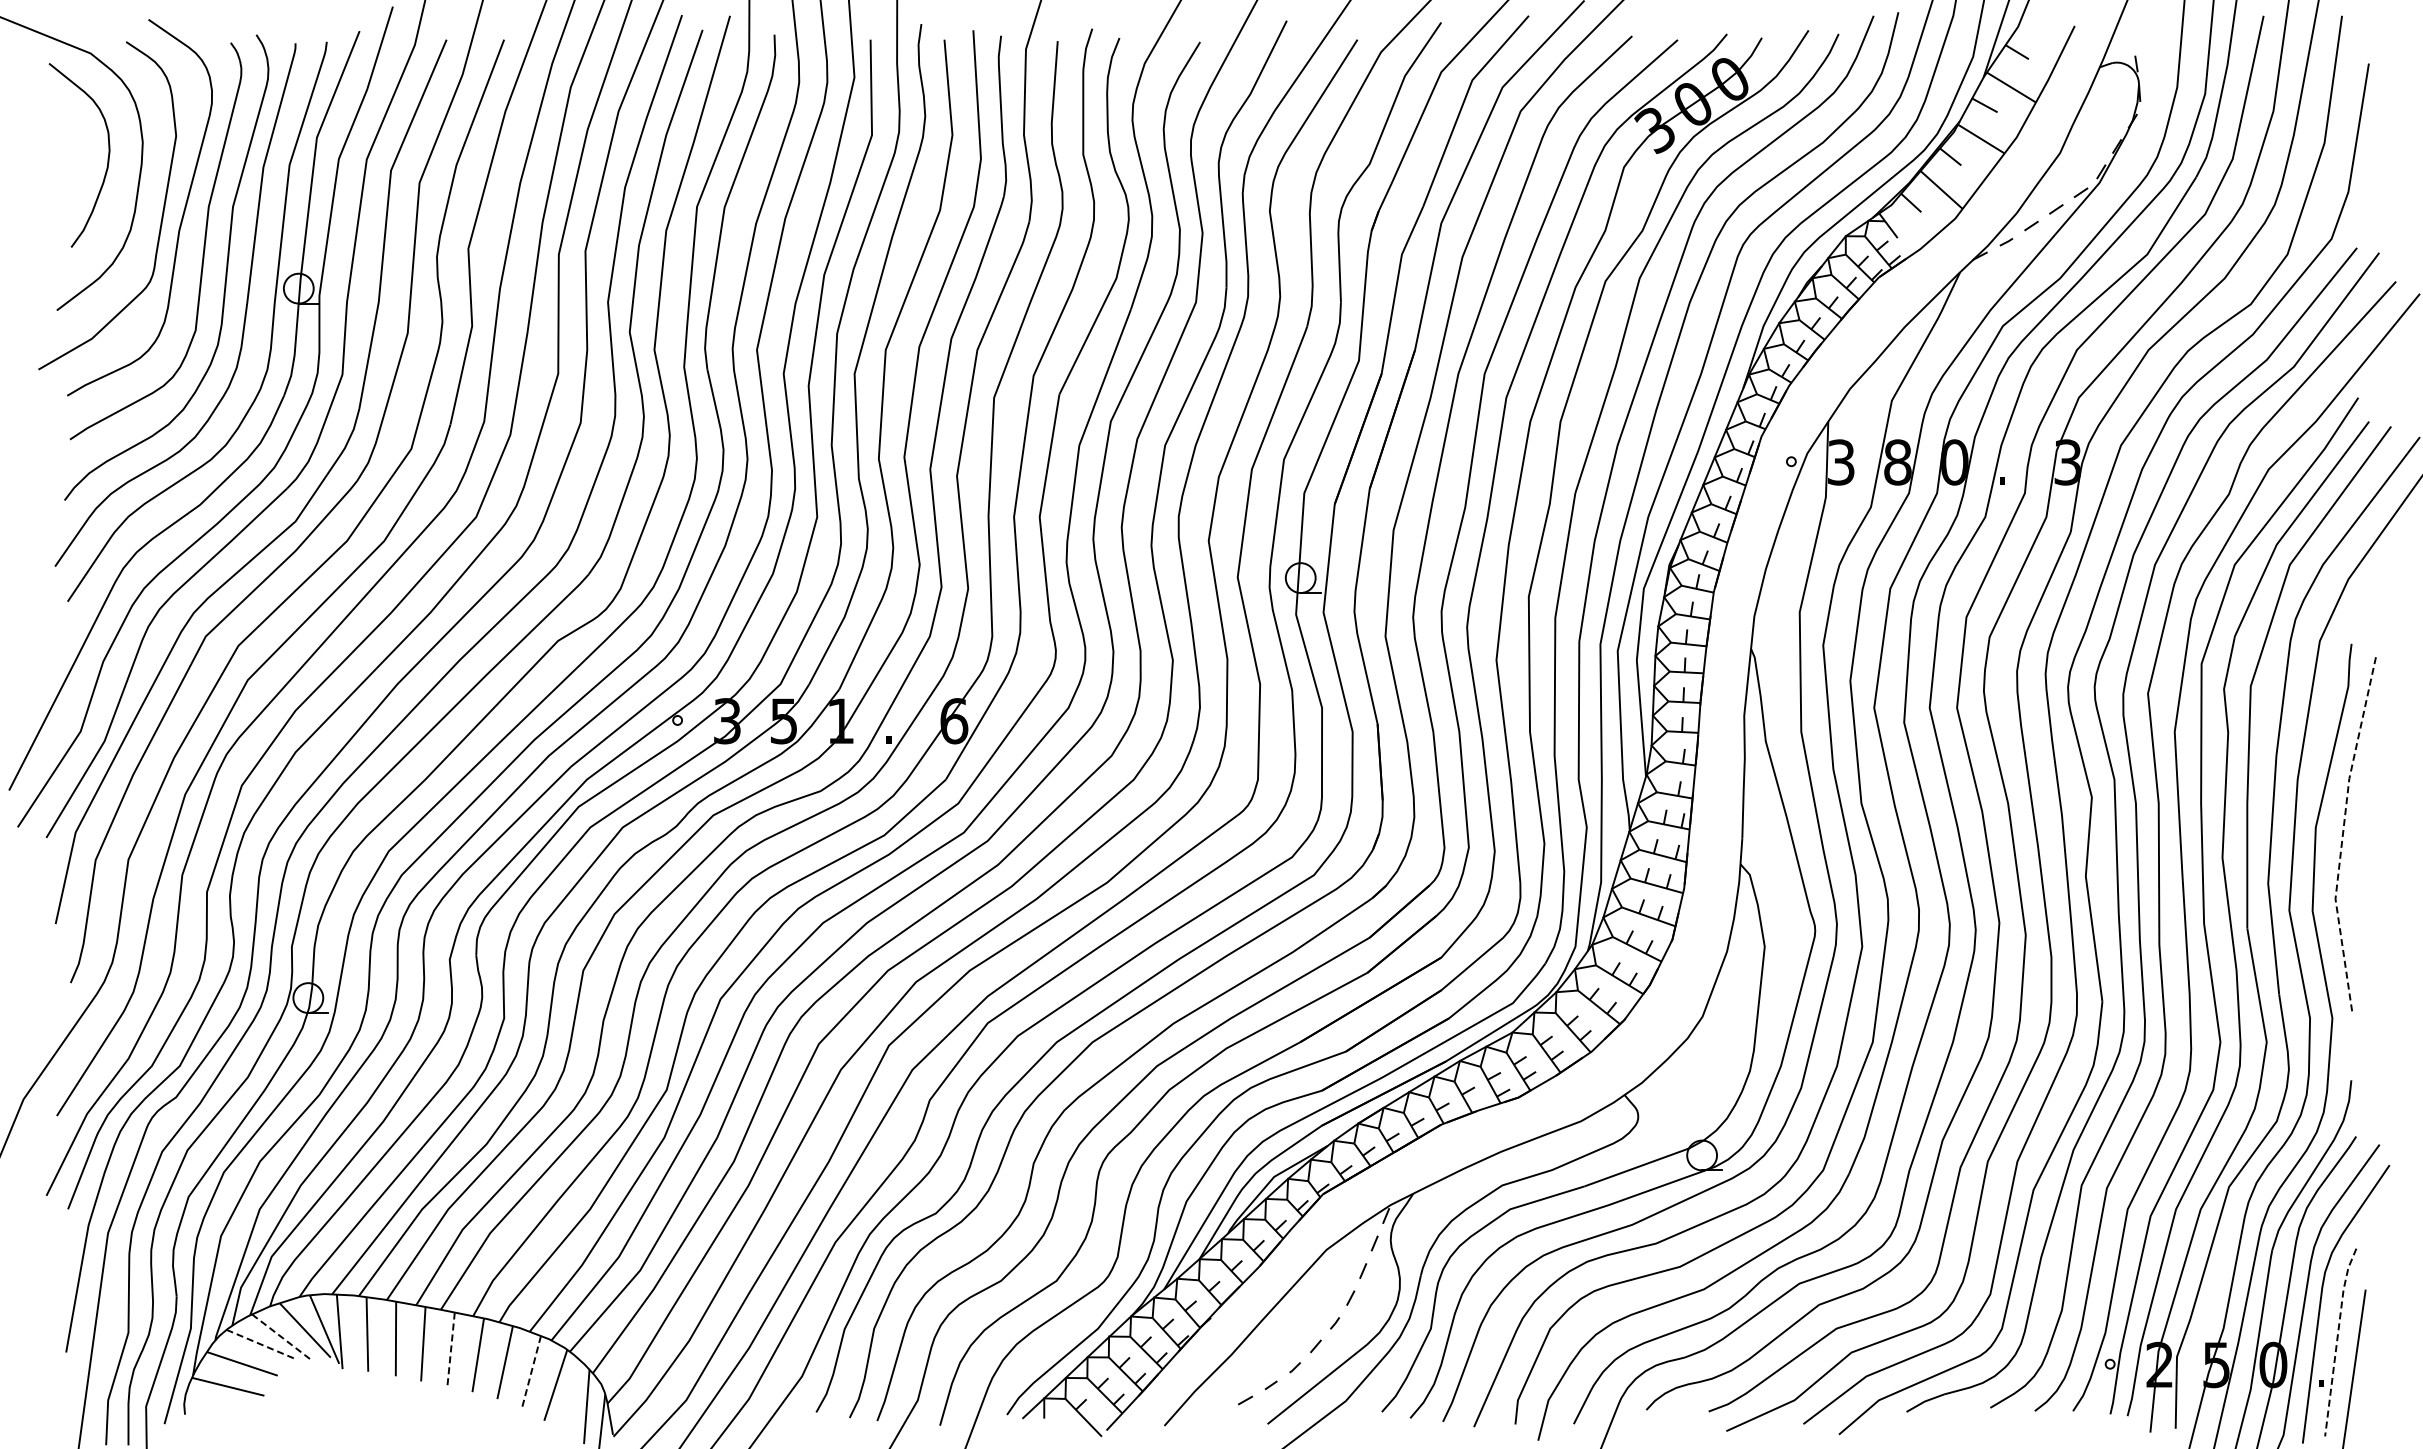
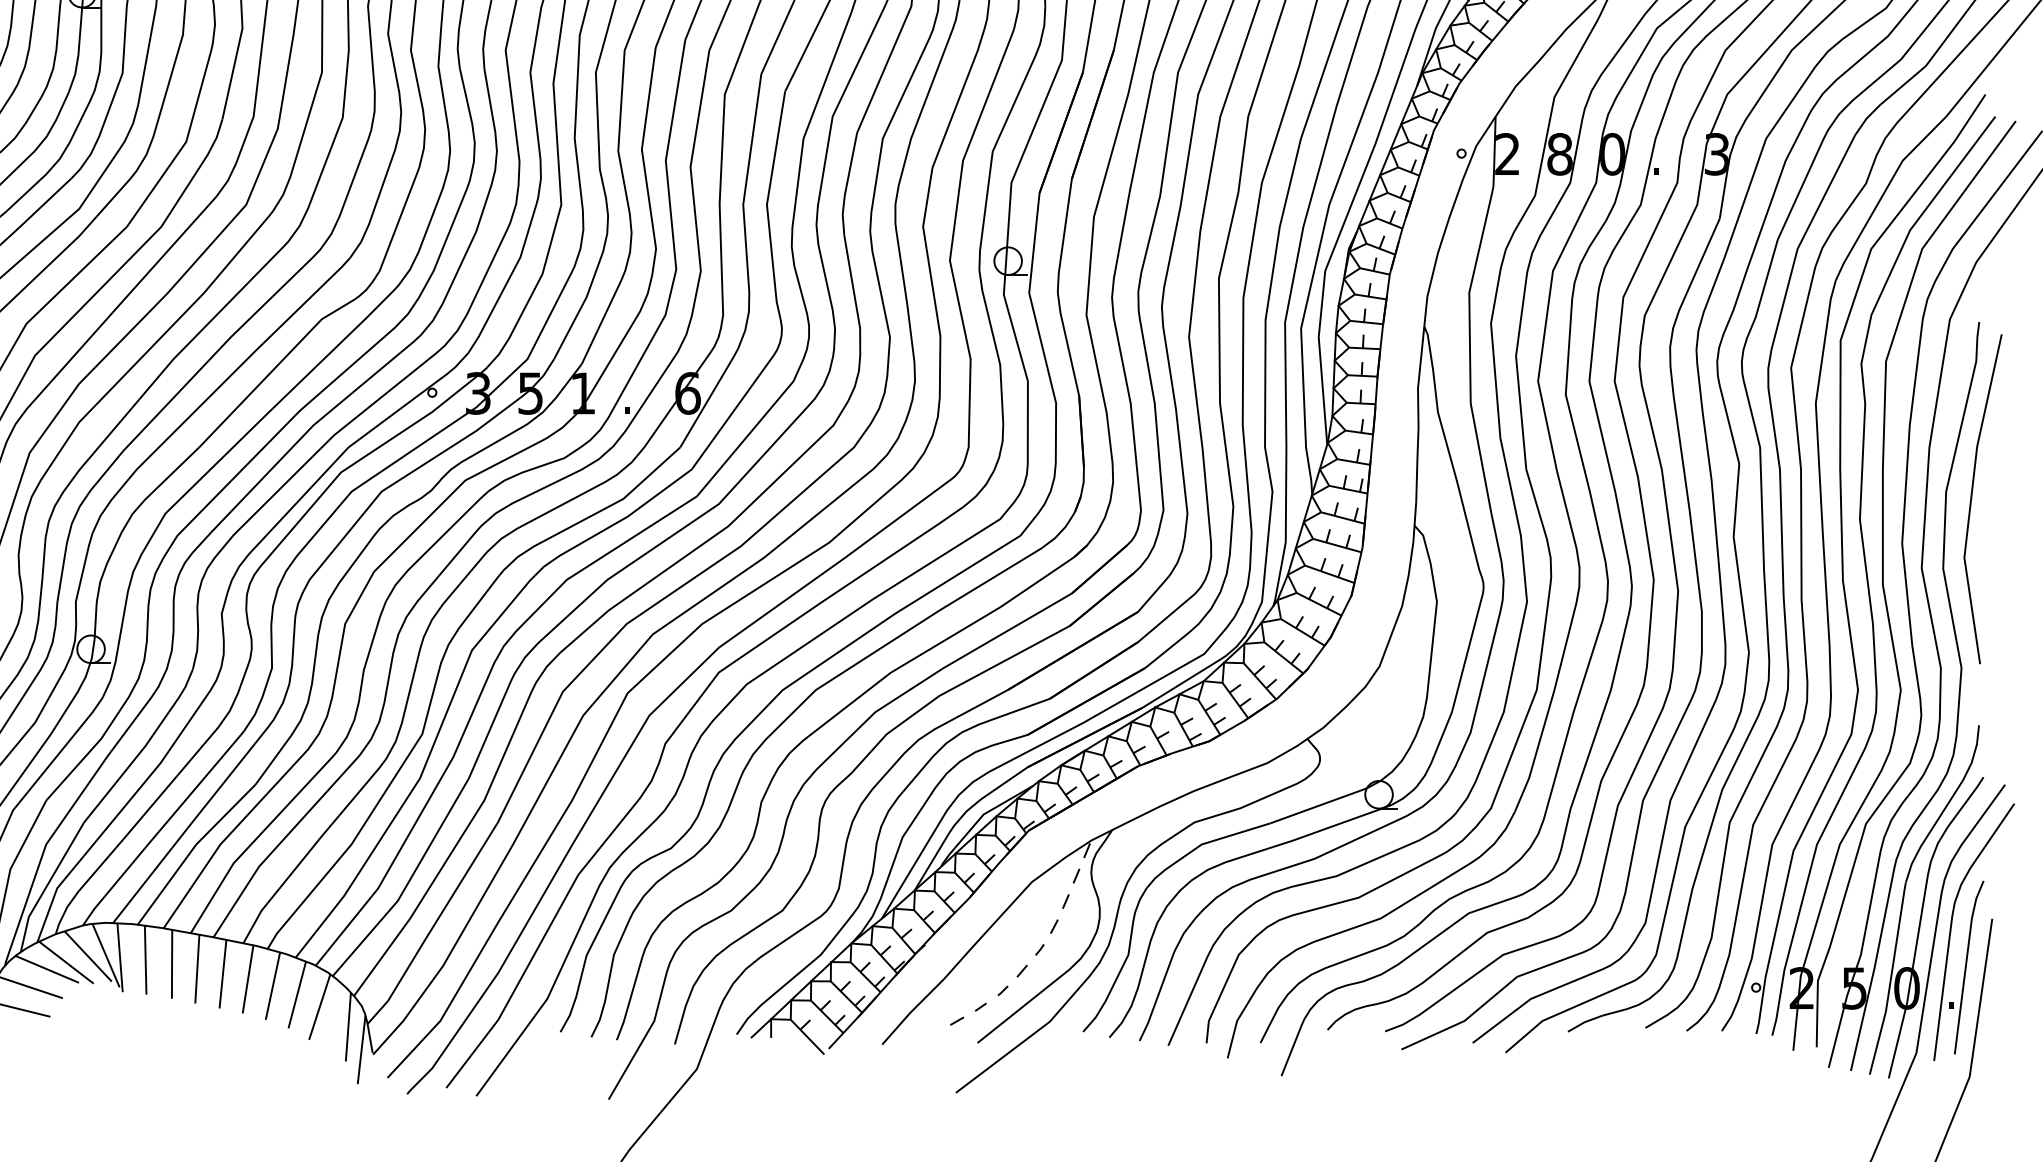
text: (1840, 462) -> (1506, 154), 3 -> 2
line: (2342, 834) -> (1970, 498), dashed -> solid
line: (282, 1337) -> (67, 962), dashed -> solid
line: (2337, 1340) -> (1966, 965), dashed -> solid
line: (261, 1344) -> (47, 969), dashed -> solid
line: (451, 1350) -> (223, 974), dashed -> solid
line: (531, 1372) -> (297, 995), dashed -> solid

